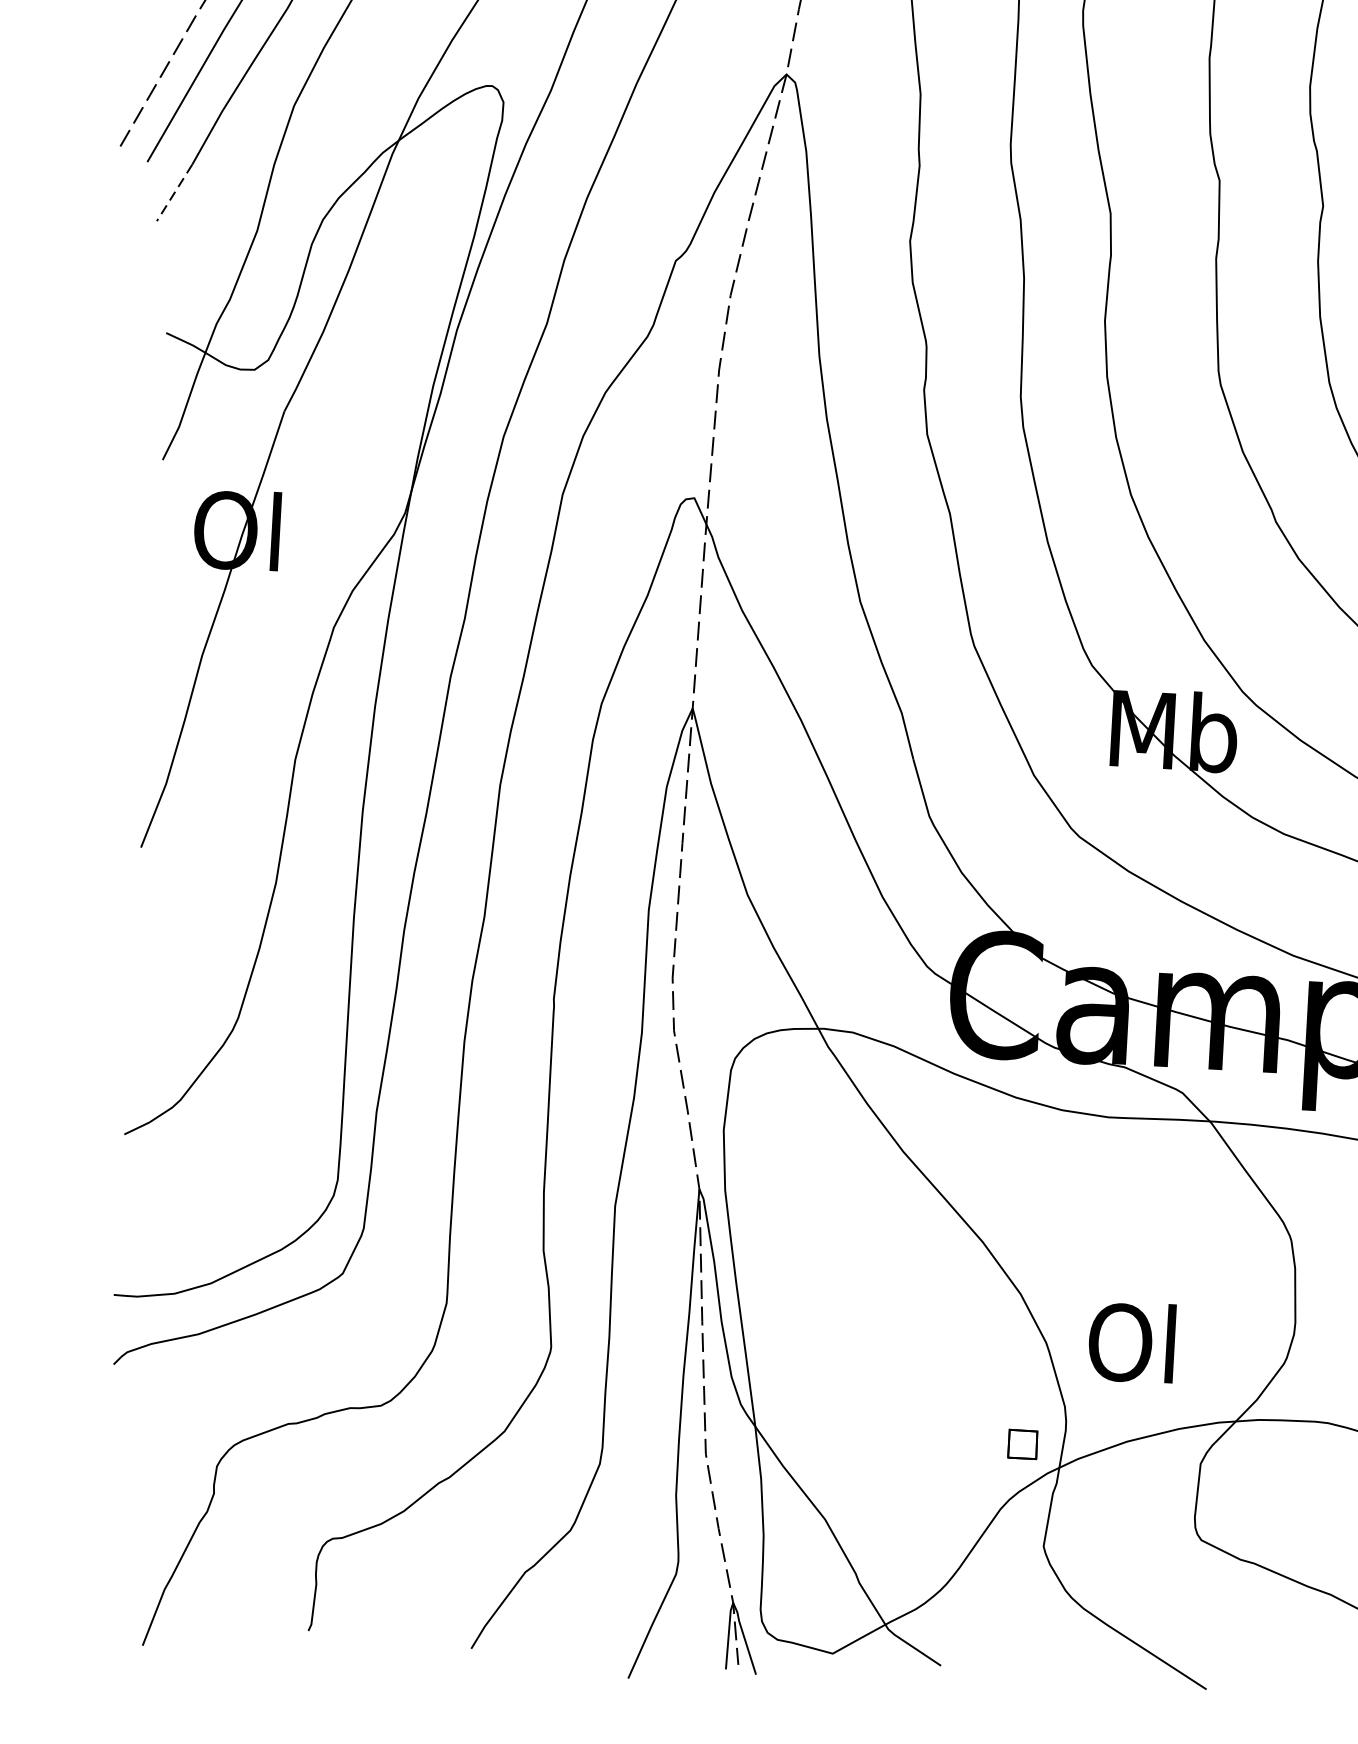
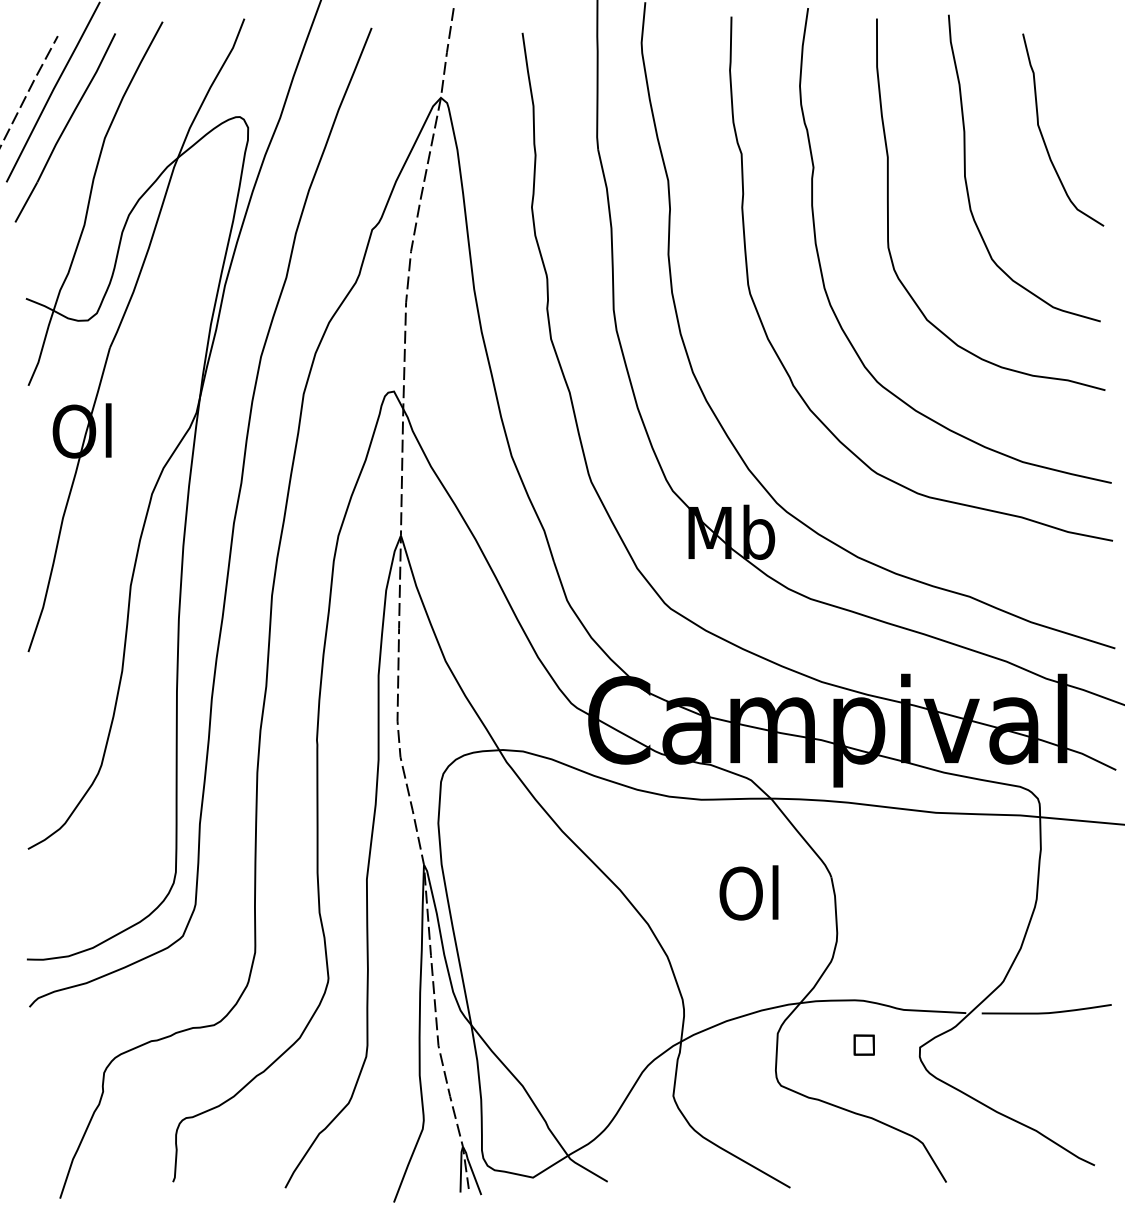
line: (174, 193) -> (26, 202), dashed -> solid
text: (1131, 1341) -> (748, 892), moved
part: (1021, 1443) -> (863, 1044), moved

